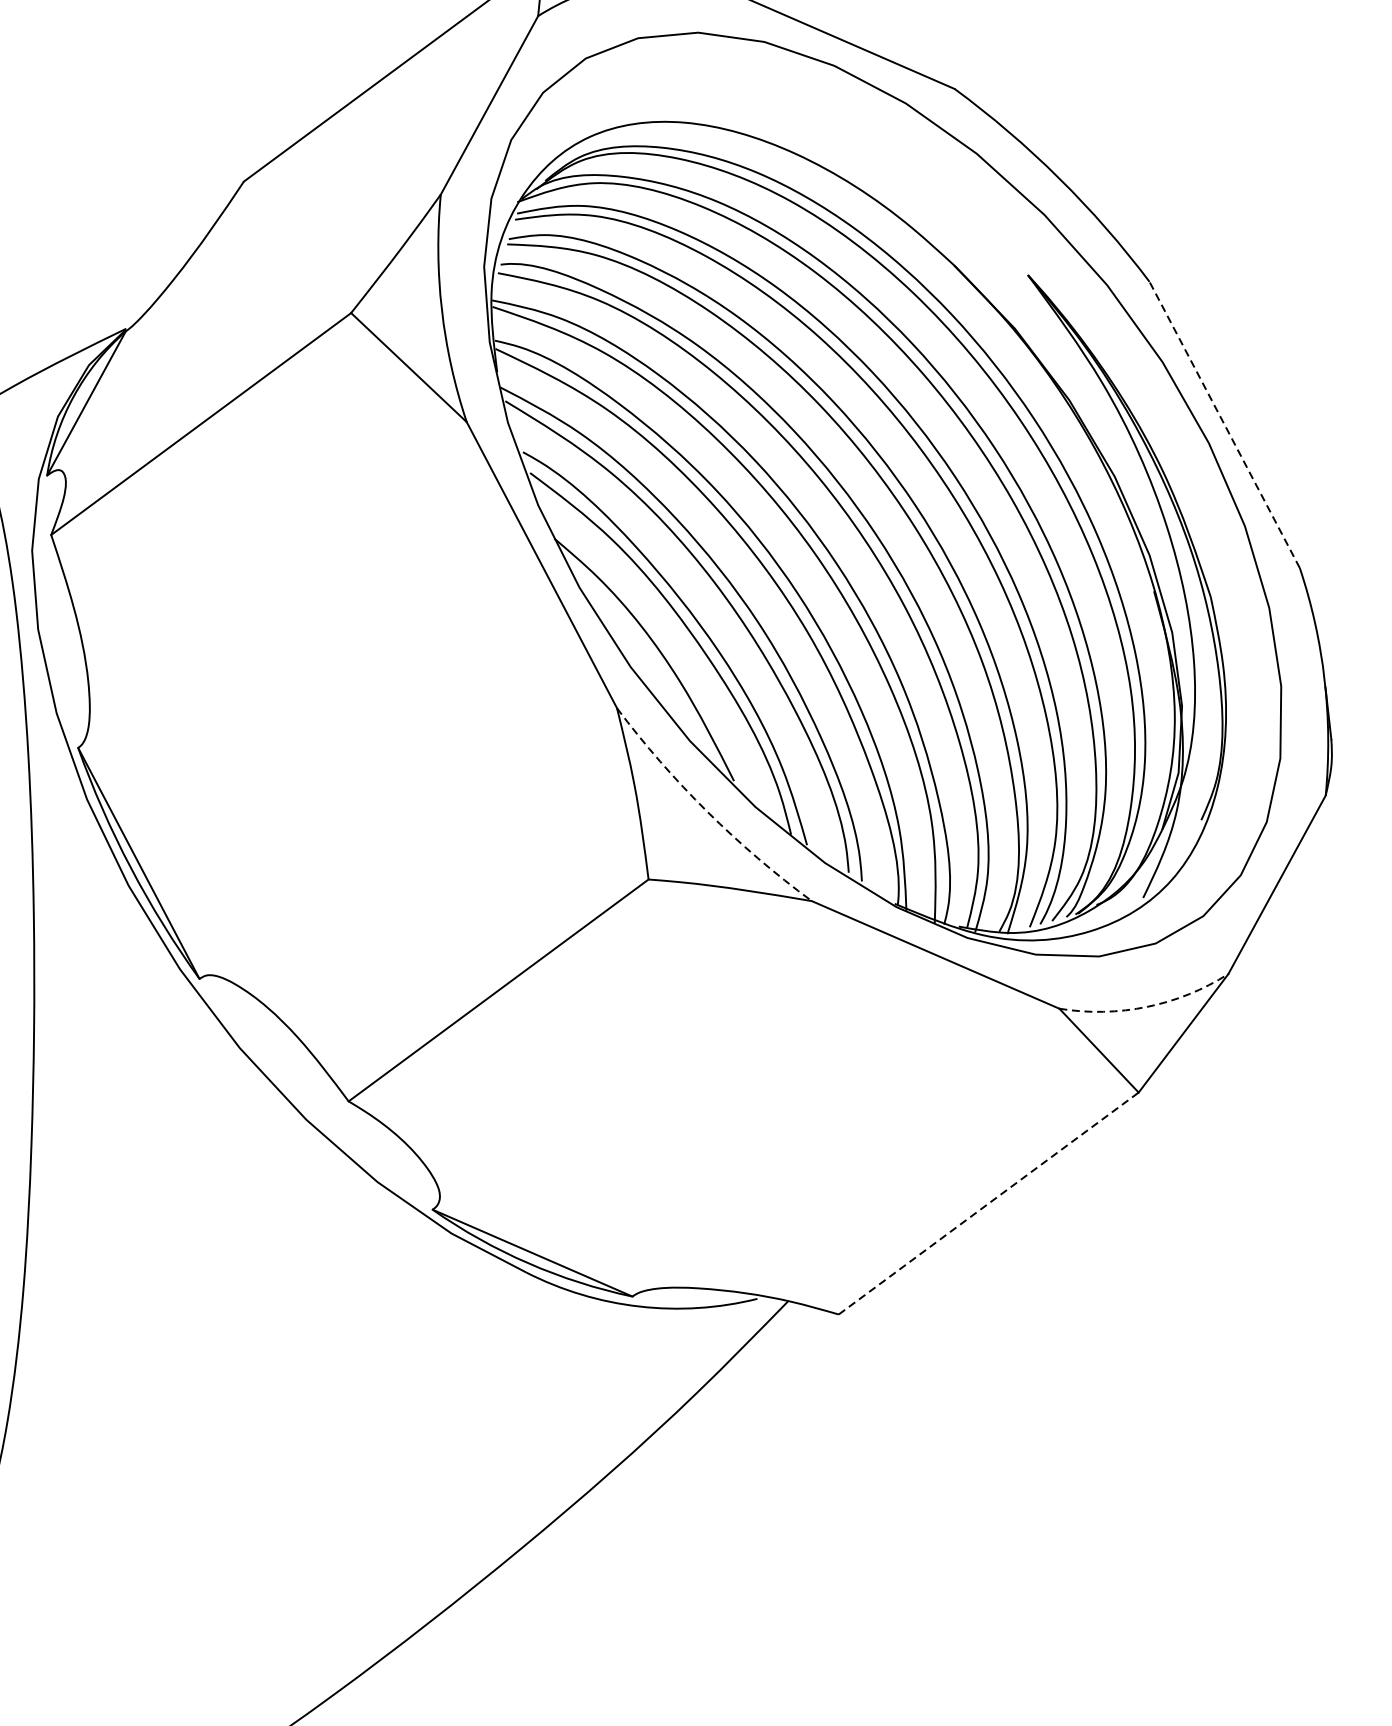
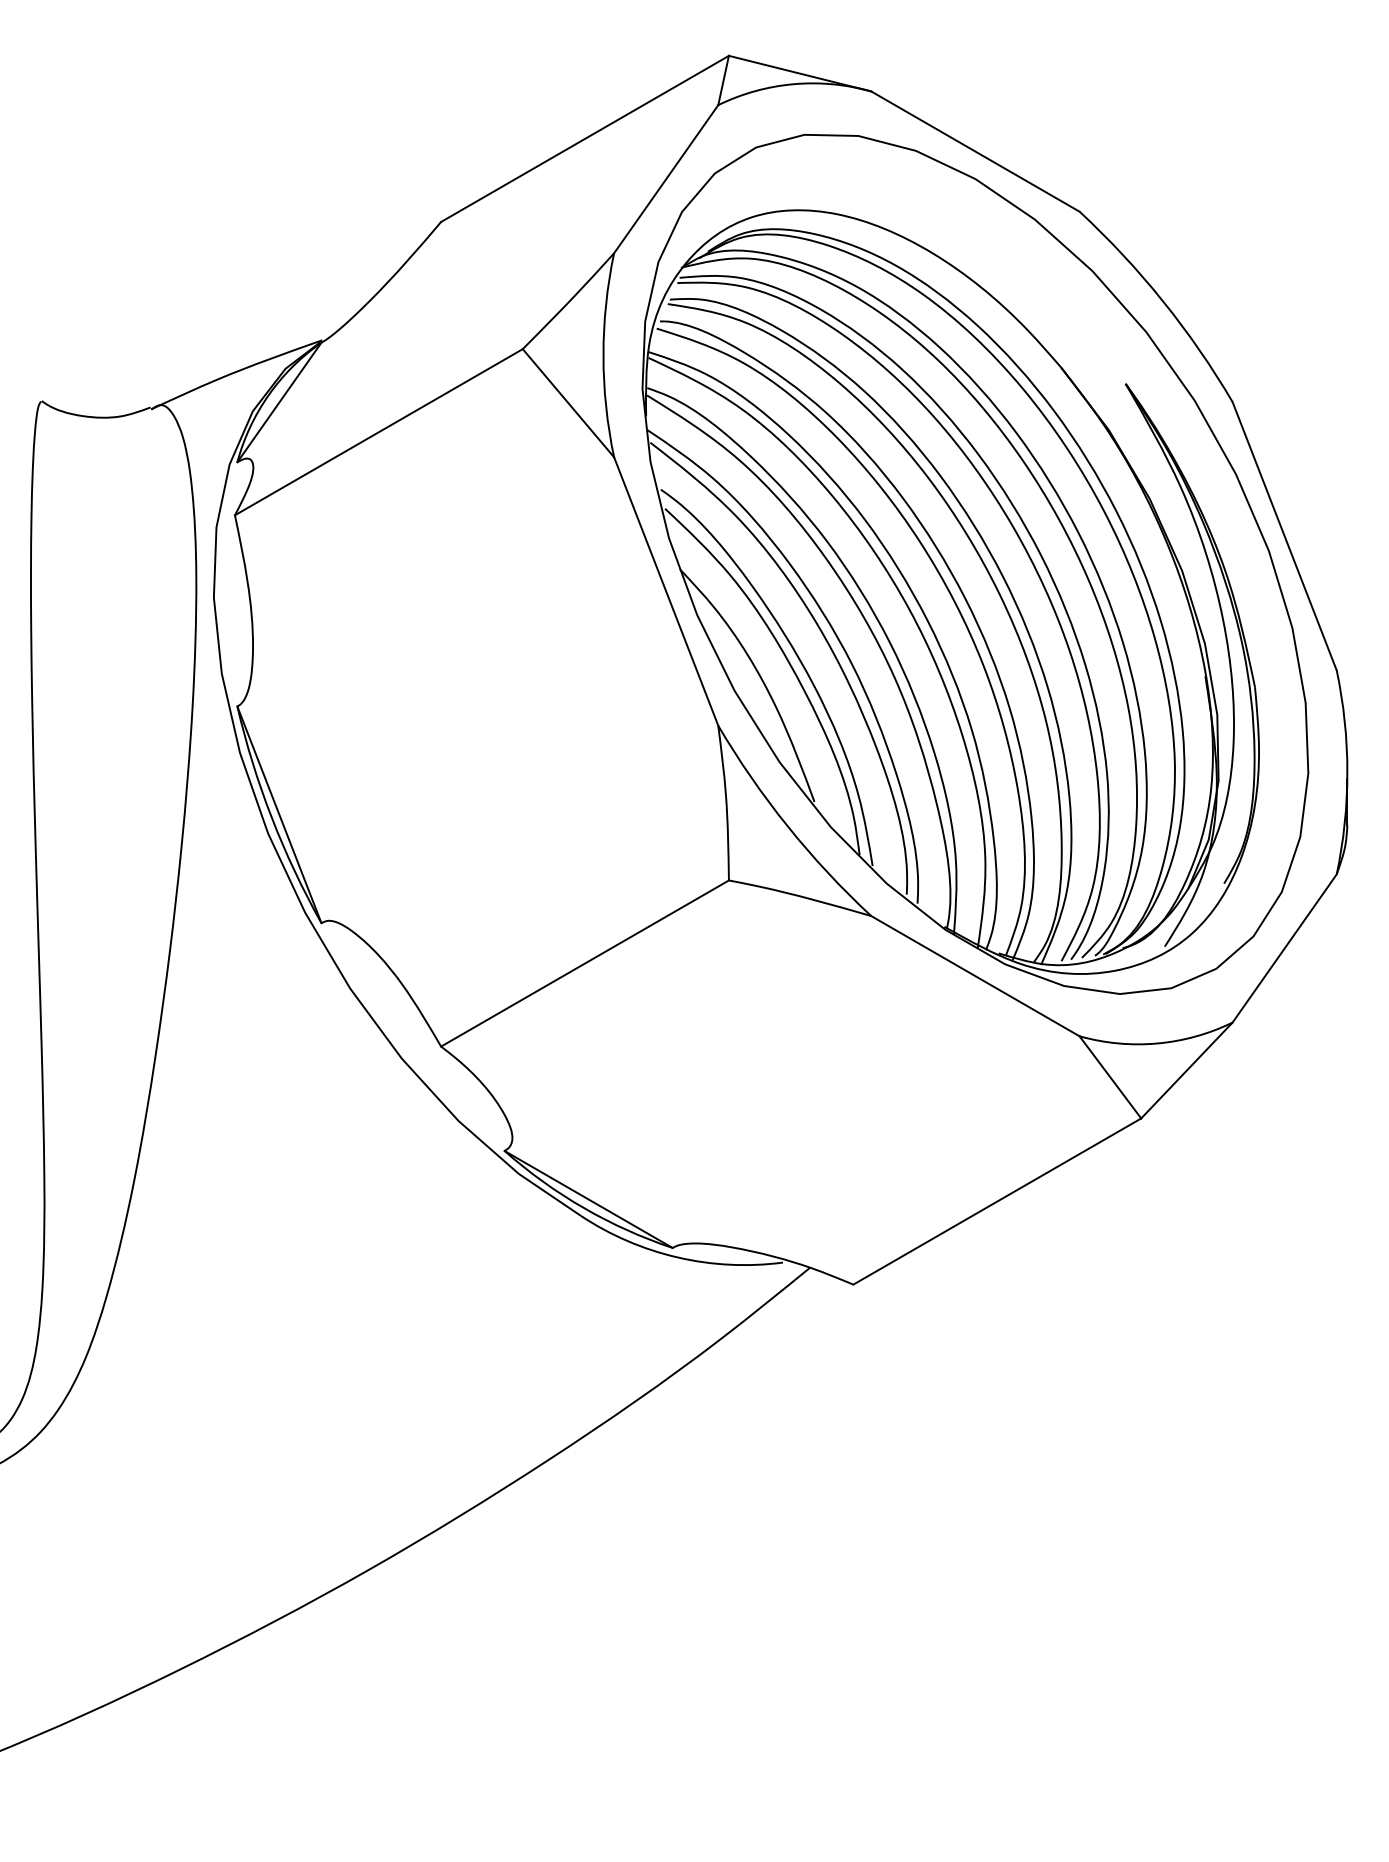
line: (1224, 425) -> (1284, 536), dashed -> solid
arc: (707, 811) -> (787, 826), dashed -> solid
arc: (1147, 1006) -> (1157, 1043), dashed -> solid
line: (988, 1203) -> (997, 1201), dashed -> solid

